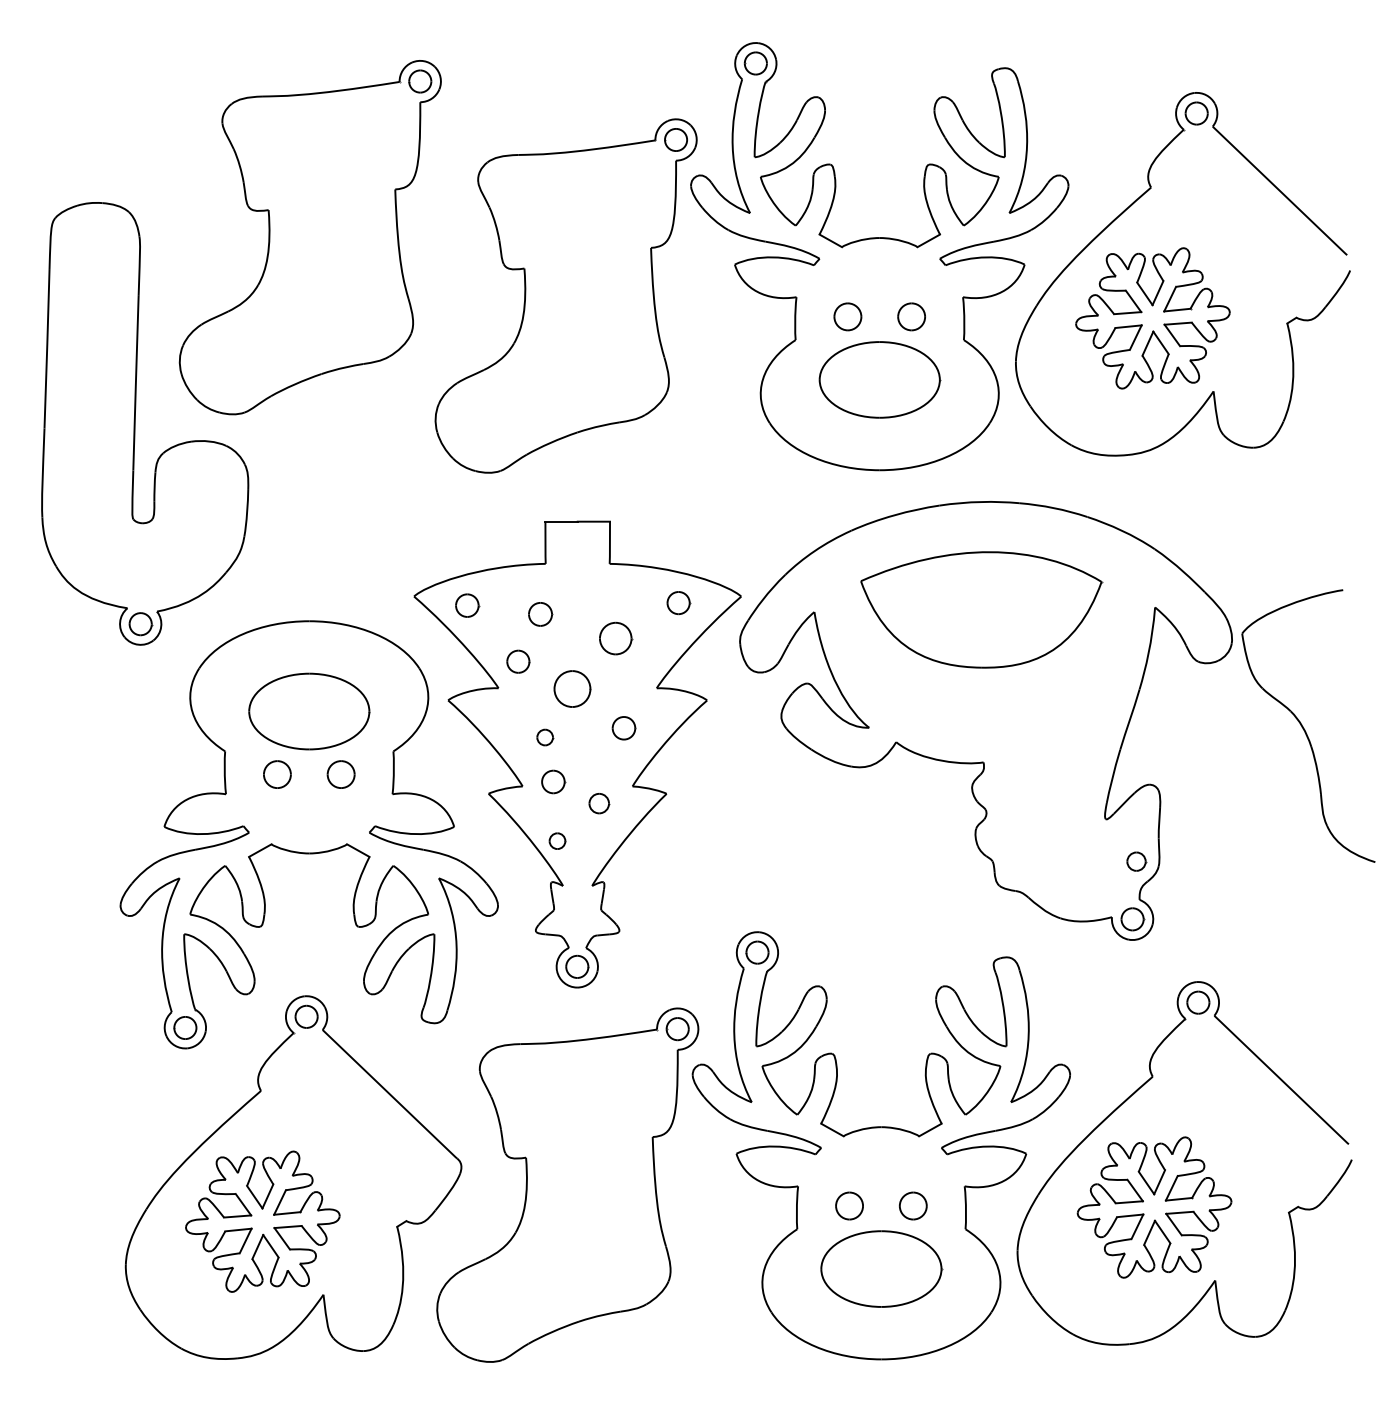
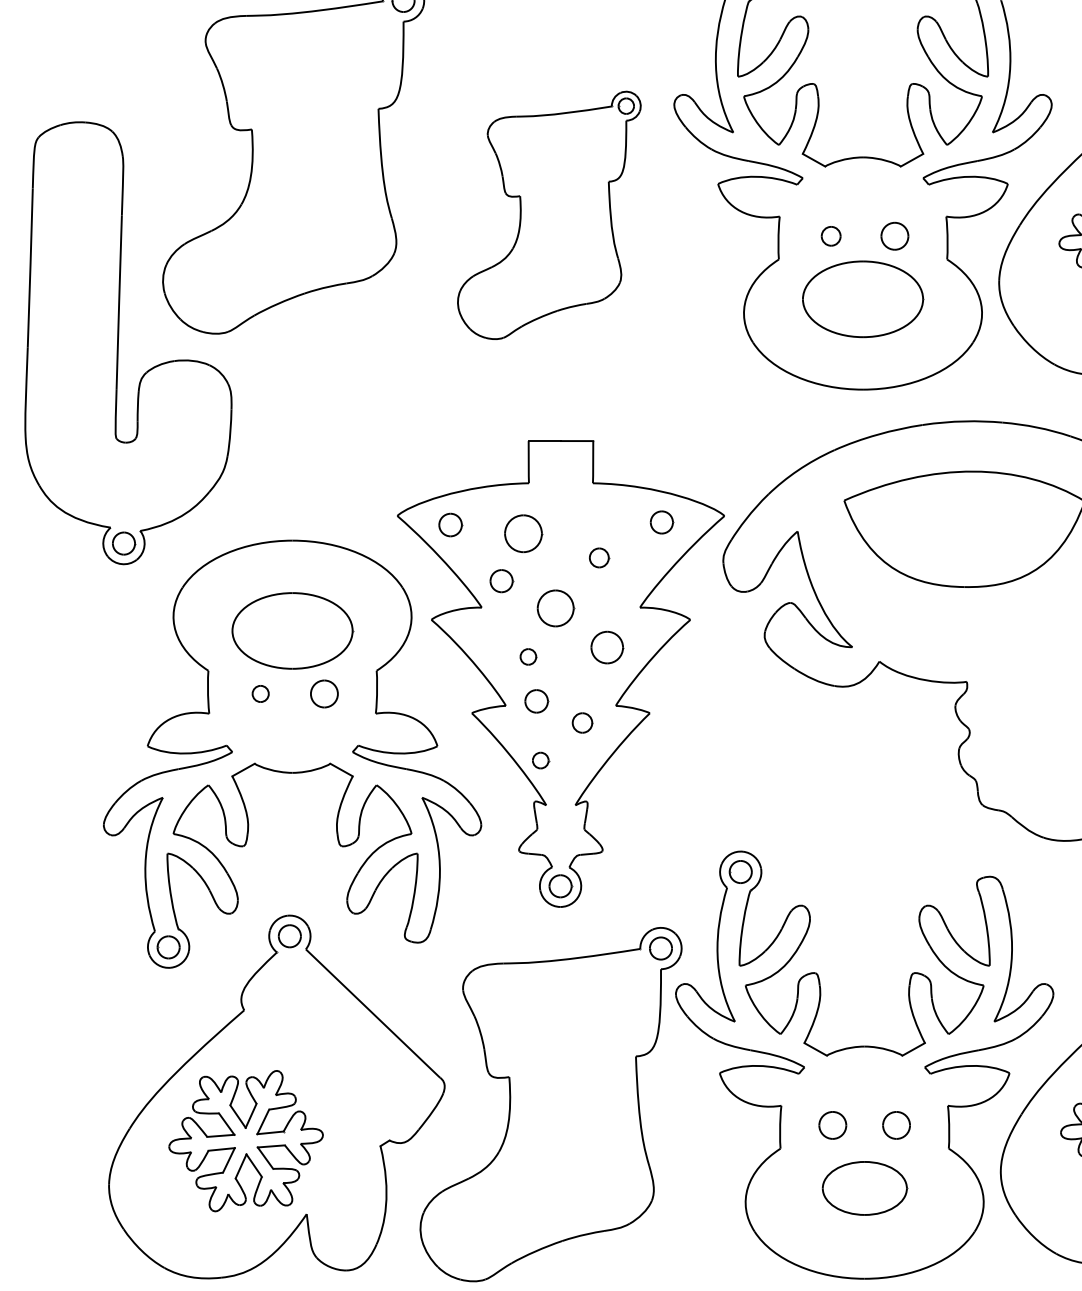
part: (565, 295) -> (548, 214), size x0.7
part: (847, 316) -> (830, 235), size x0.7
part: (540, 614) -> (523, 533), size x1.6
part: (616, 638) -> (599, 557), size x0.6
part: (623, 728) -> (606, 647), size x1.4
part: (277, 774) -> (260, 693), size x0.6
part: (881, 1268) -> (864, 1187), size x0.7

